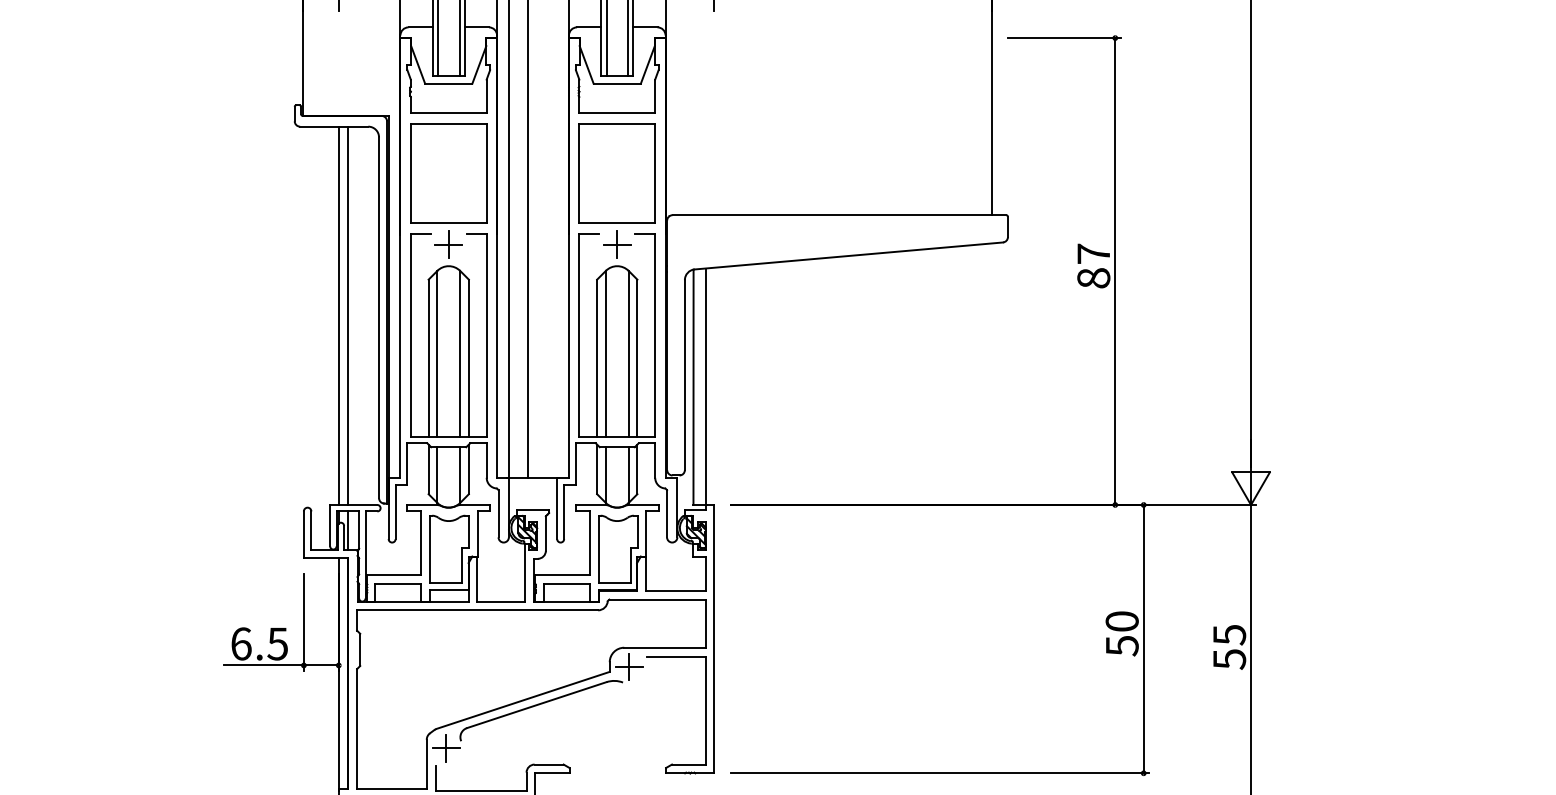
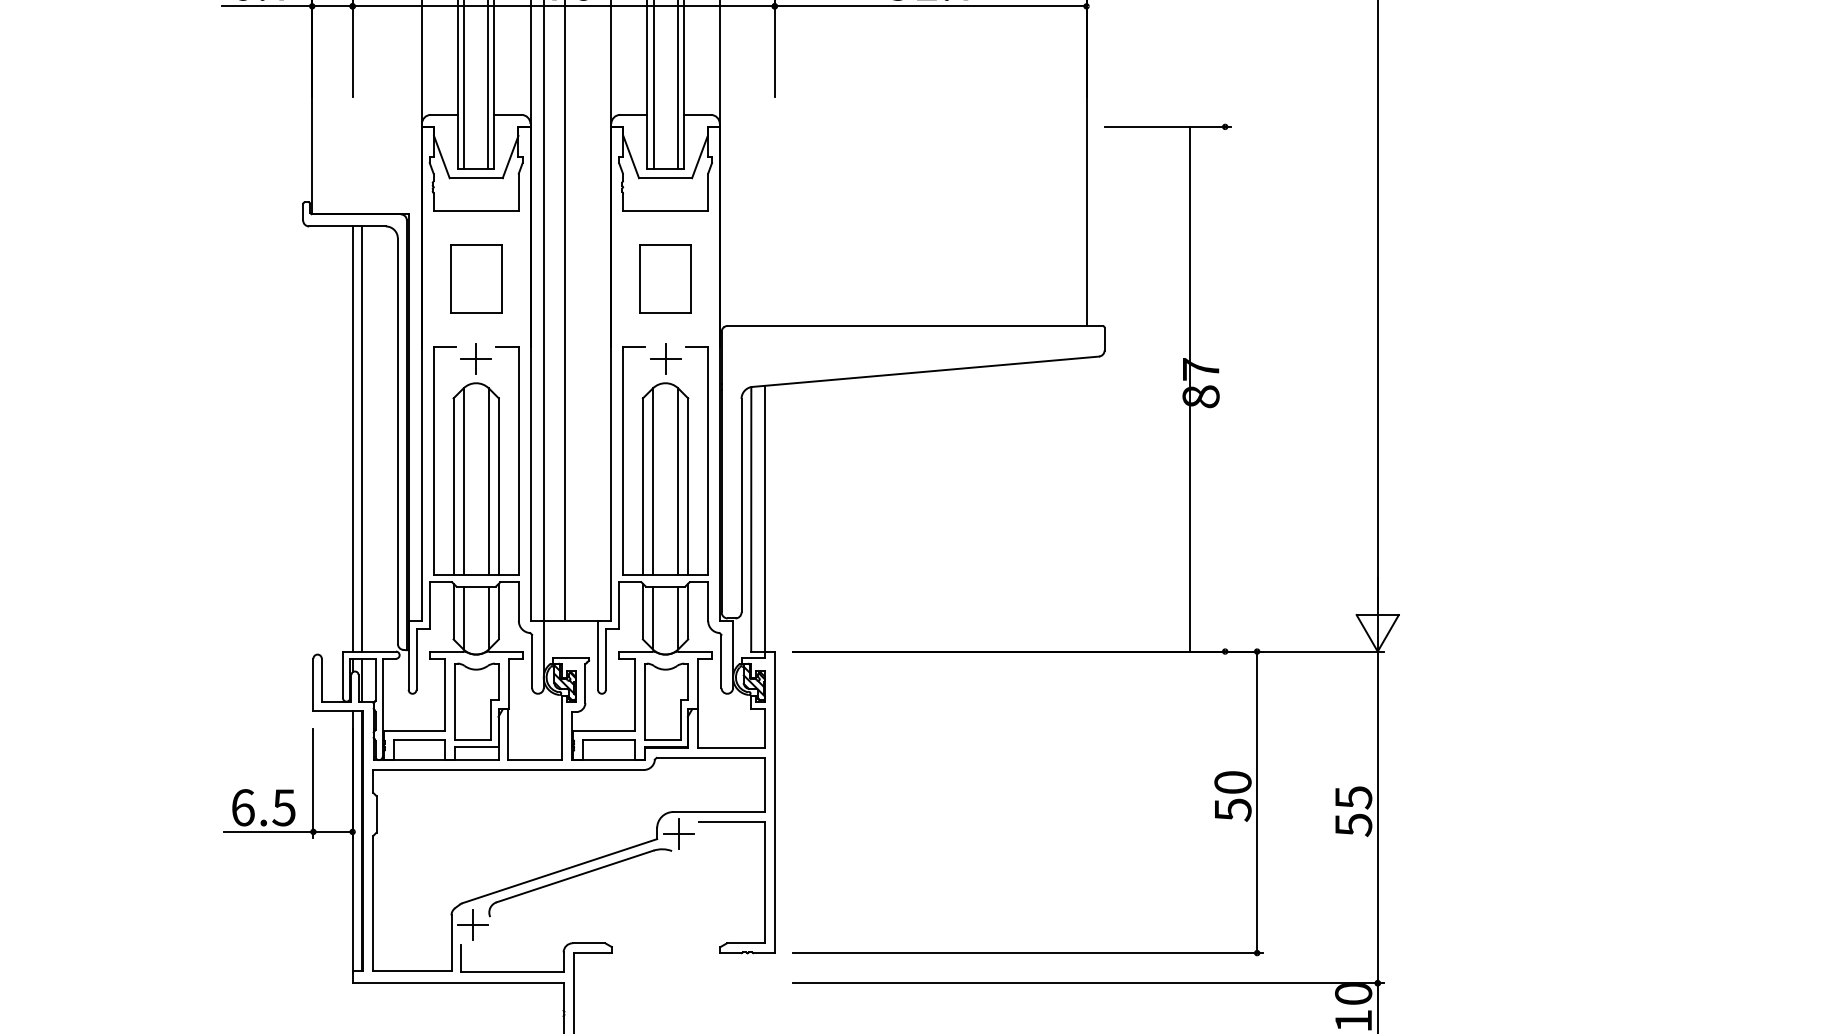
part: (449, 172) -> (476, 278), size x0.6
part: (617, 172) -> (665, 278), size x0.6
line: (1115, 270) -> (1190, 388), moved

